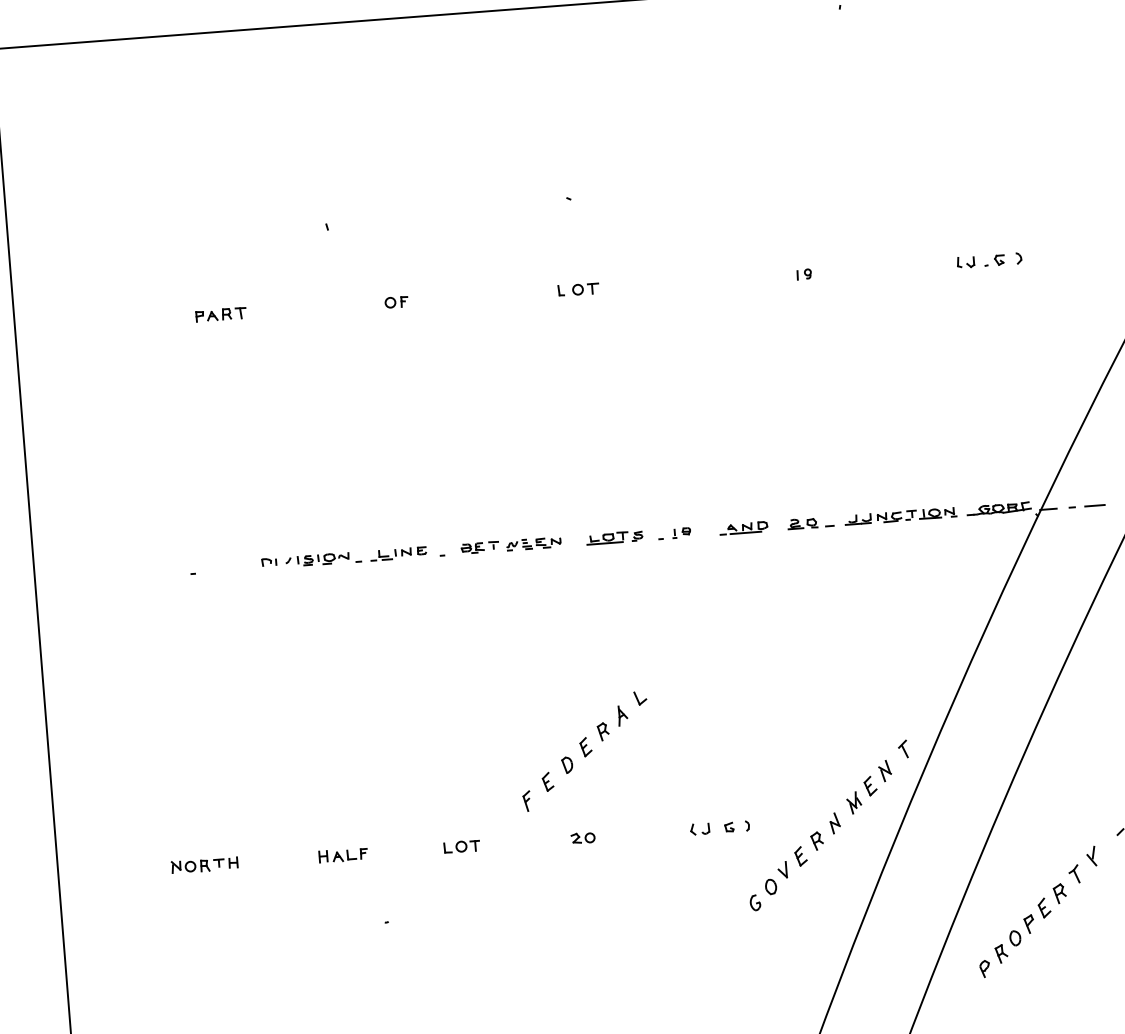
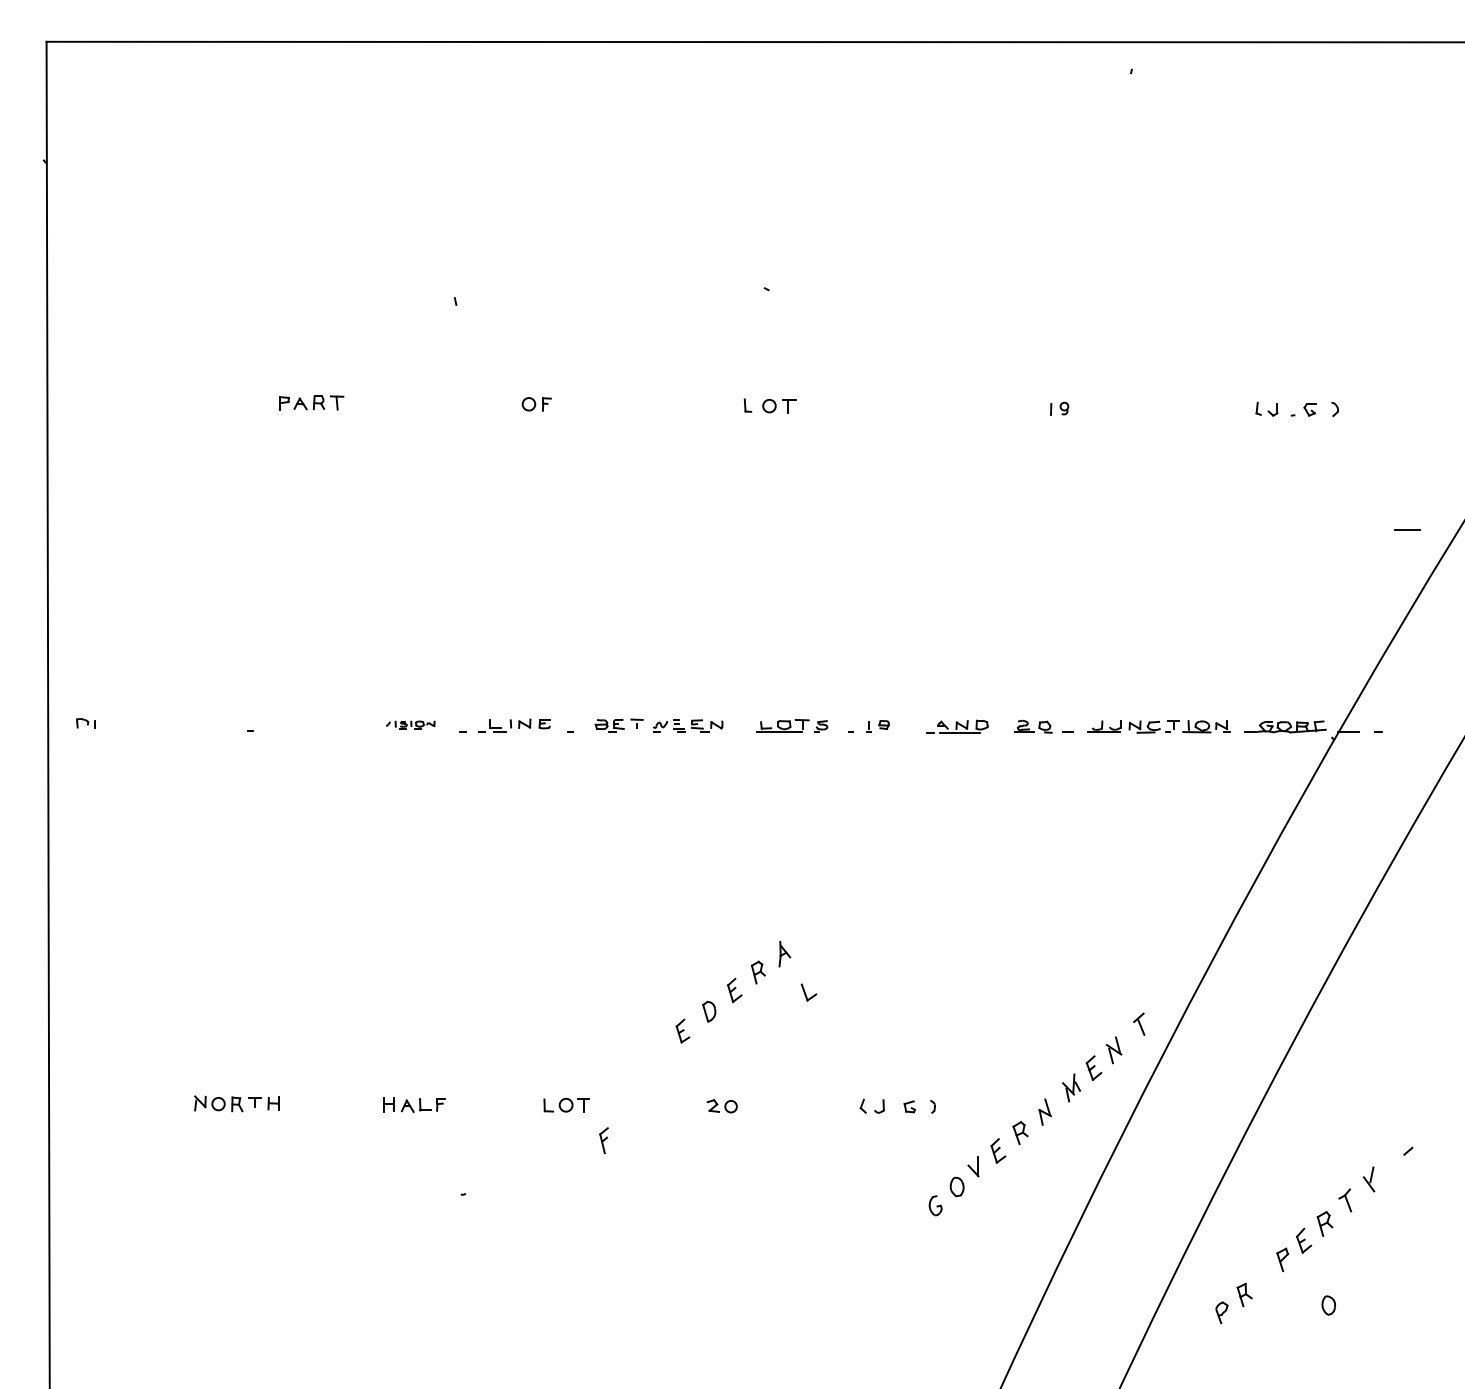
line: (1094, 505) -> (1407, 529), moved
part: (317, 559) -> (410, 724), size x0.6
part: (269, 562) -> (85, 723), moved
part: (640, 698) -> (808, 992), moved
part: (526, 801) -> (603, 1140), moved
part: (1015, 938) -> (1328, 1305), moved

